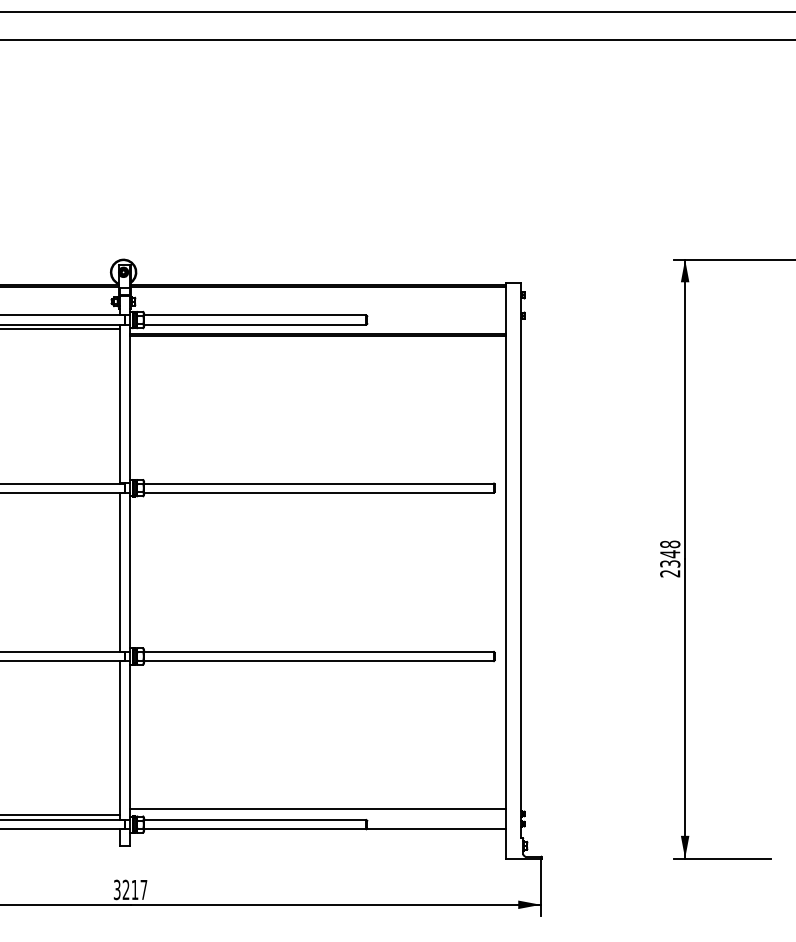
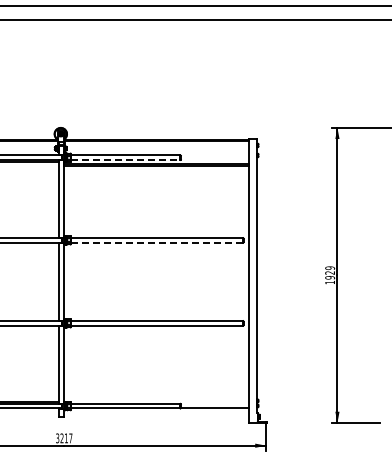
line: (254, 323) -> (125, 159), solid -> dashed
line: (319, 492) -> (157, 242), solid -> dashed
text: (668, 559) -> (329, 275), 2348 -> 1929
line: (317, 808) -> (156, 398), removed

